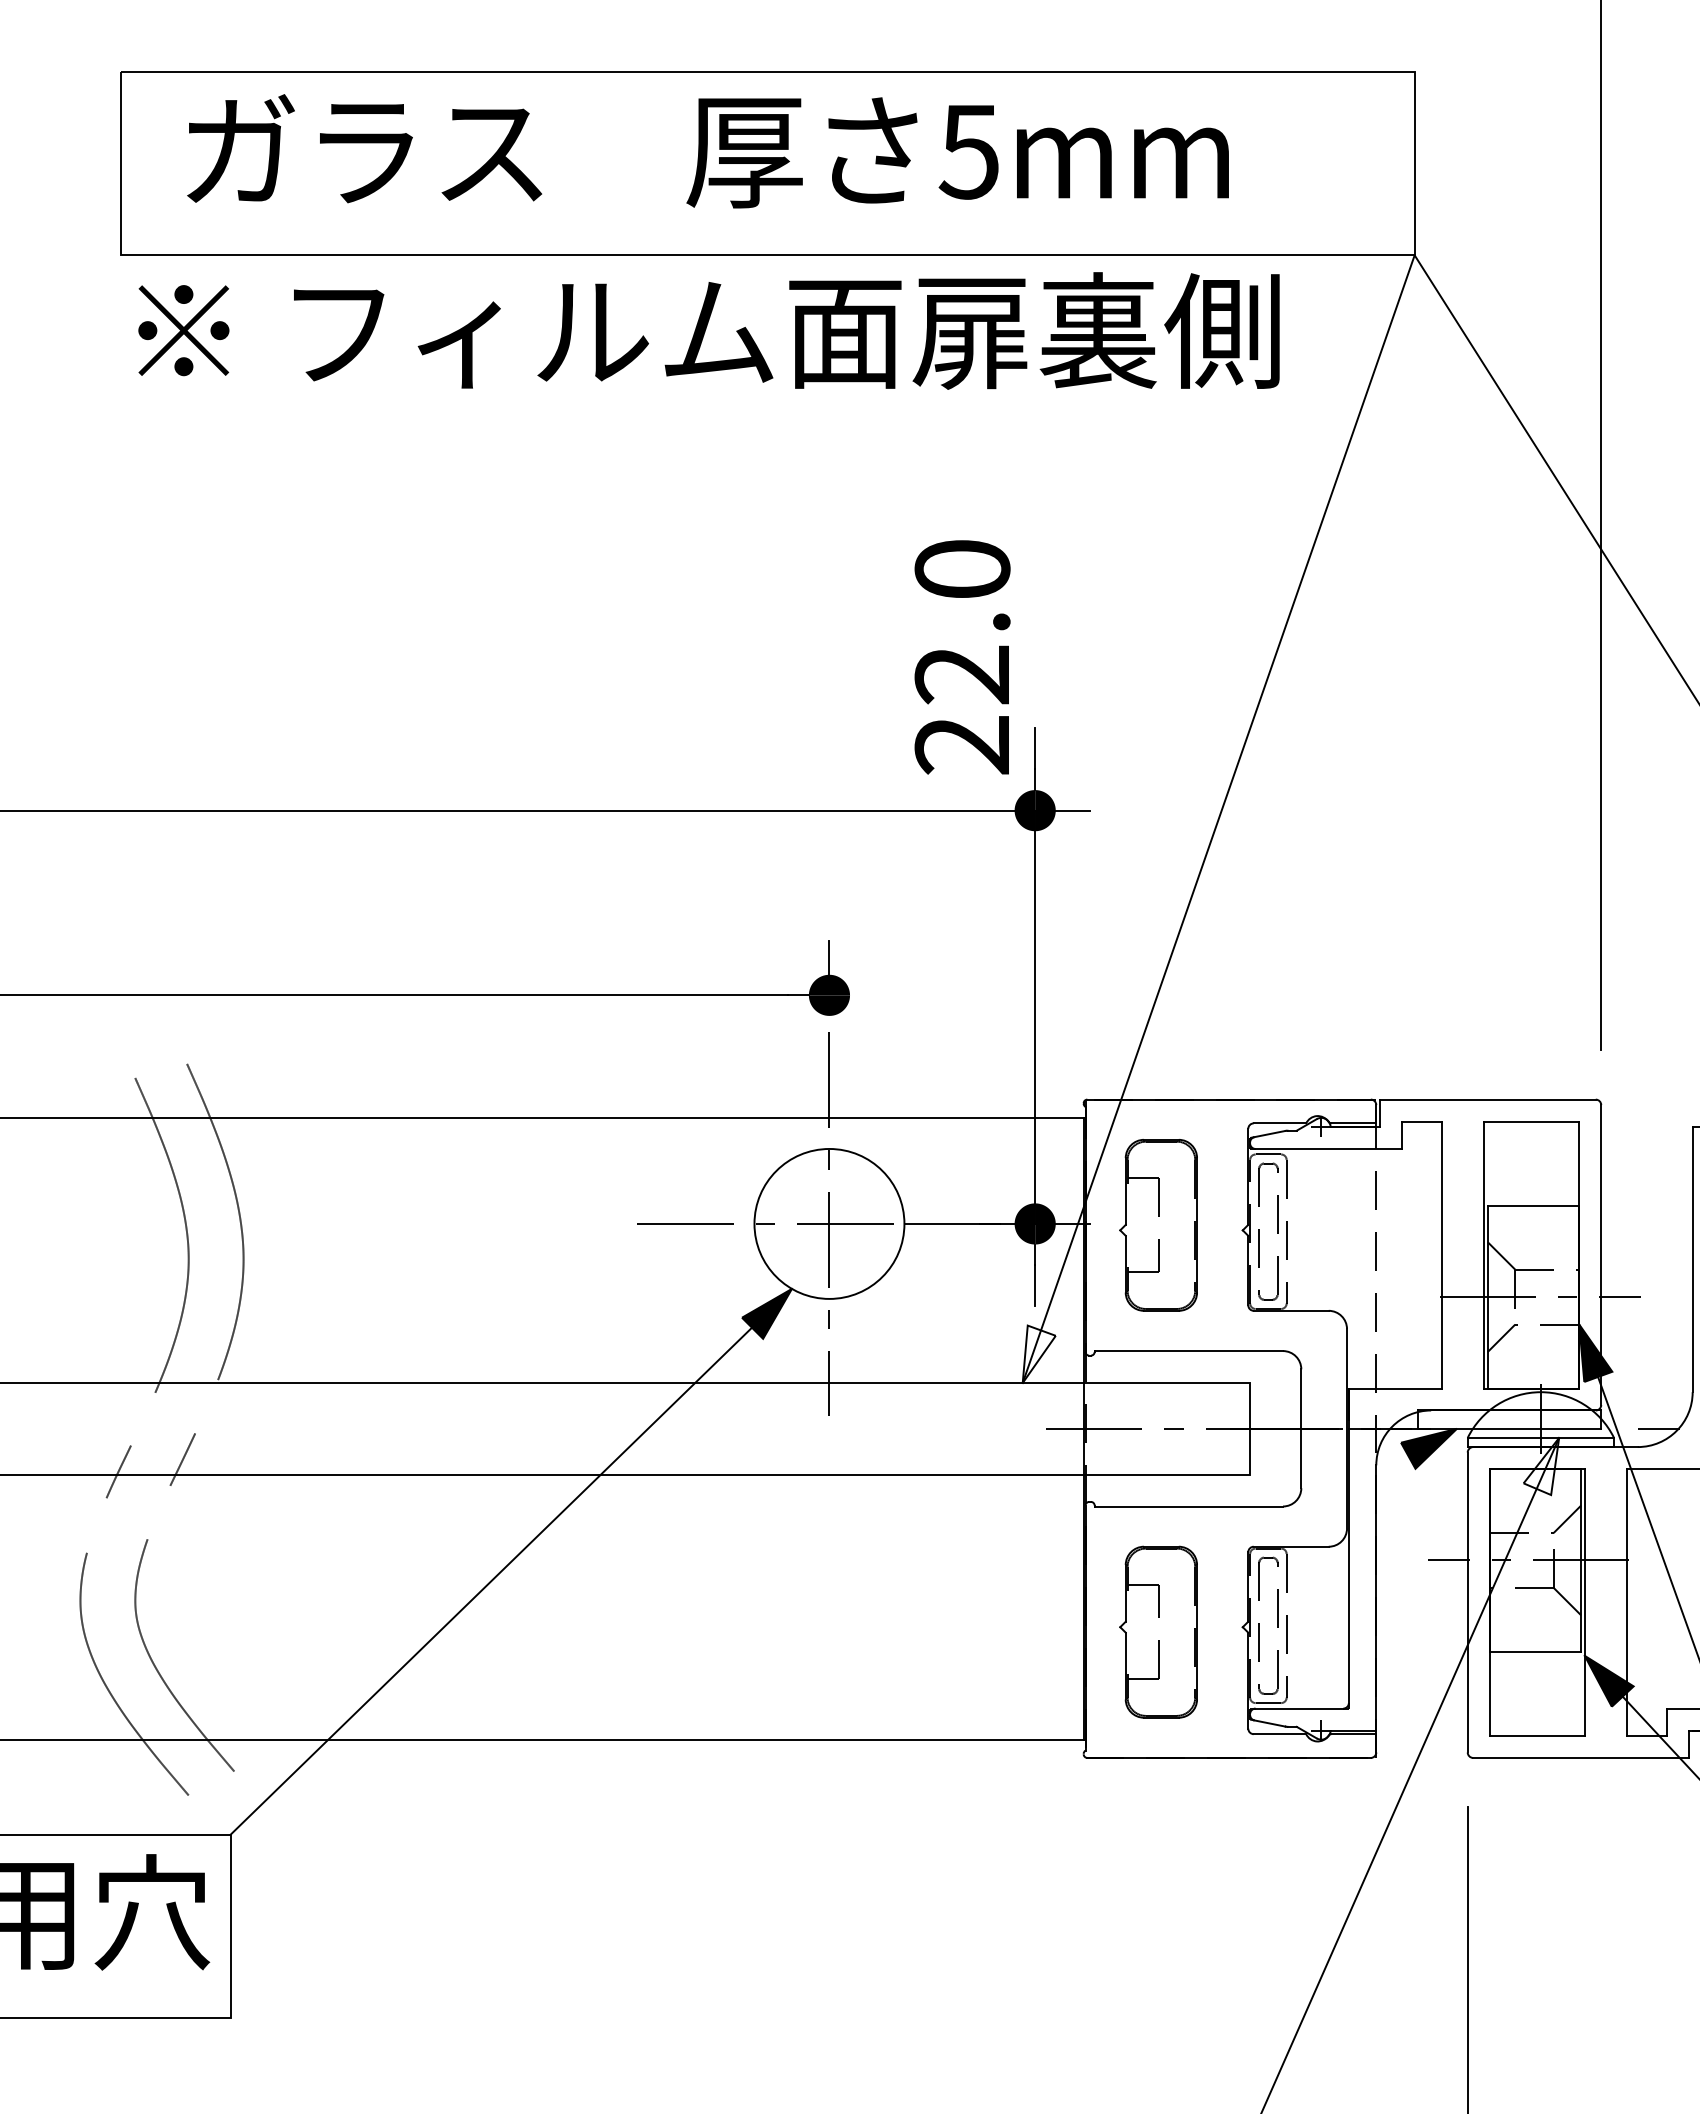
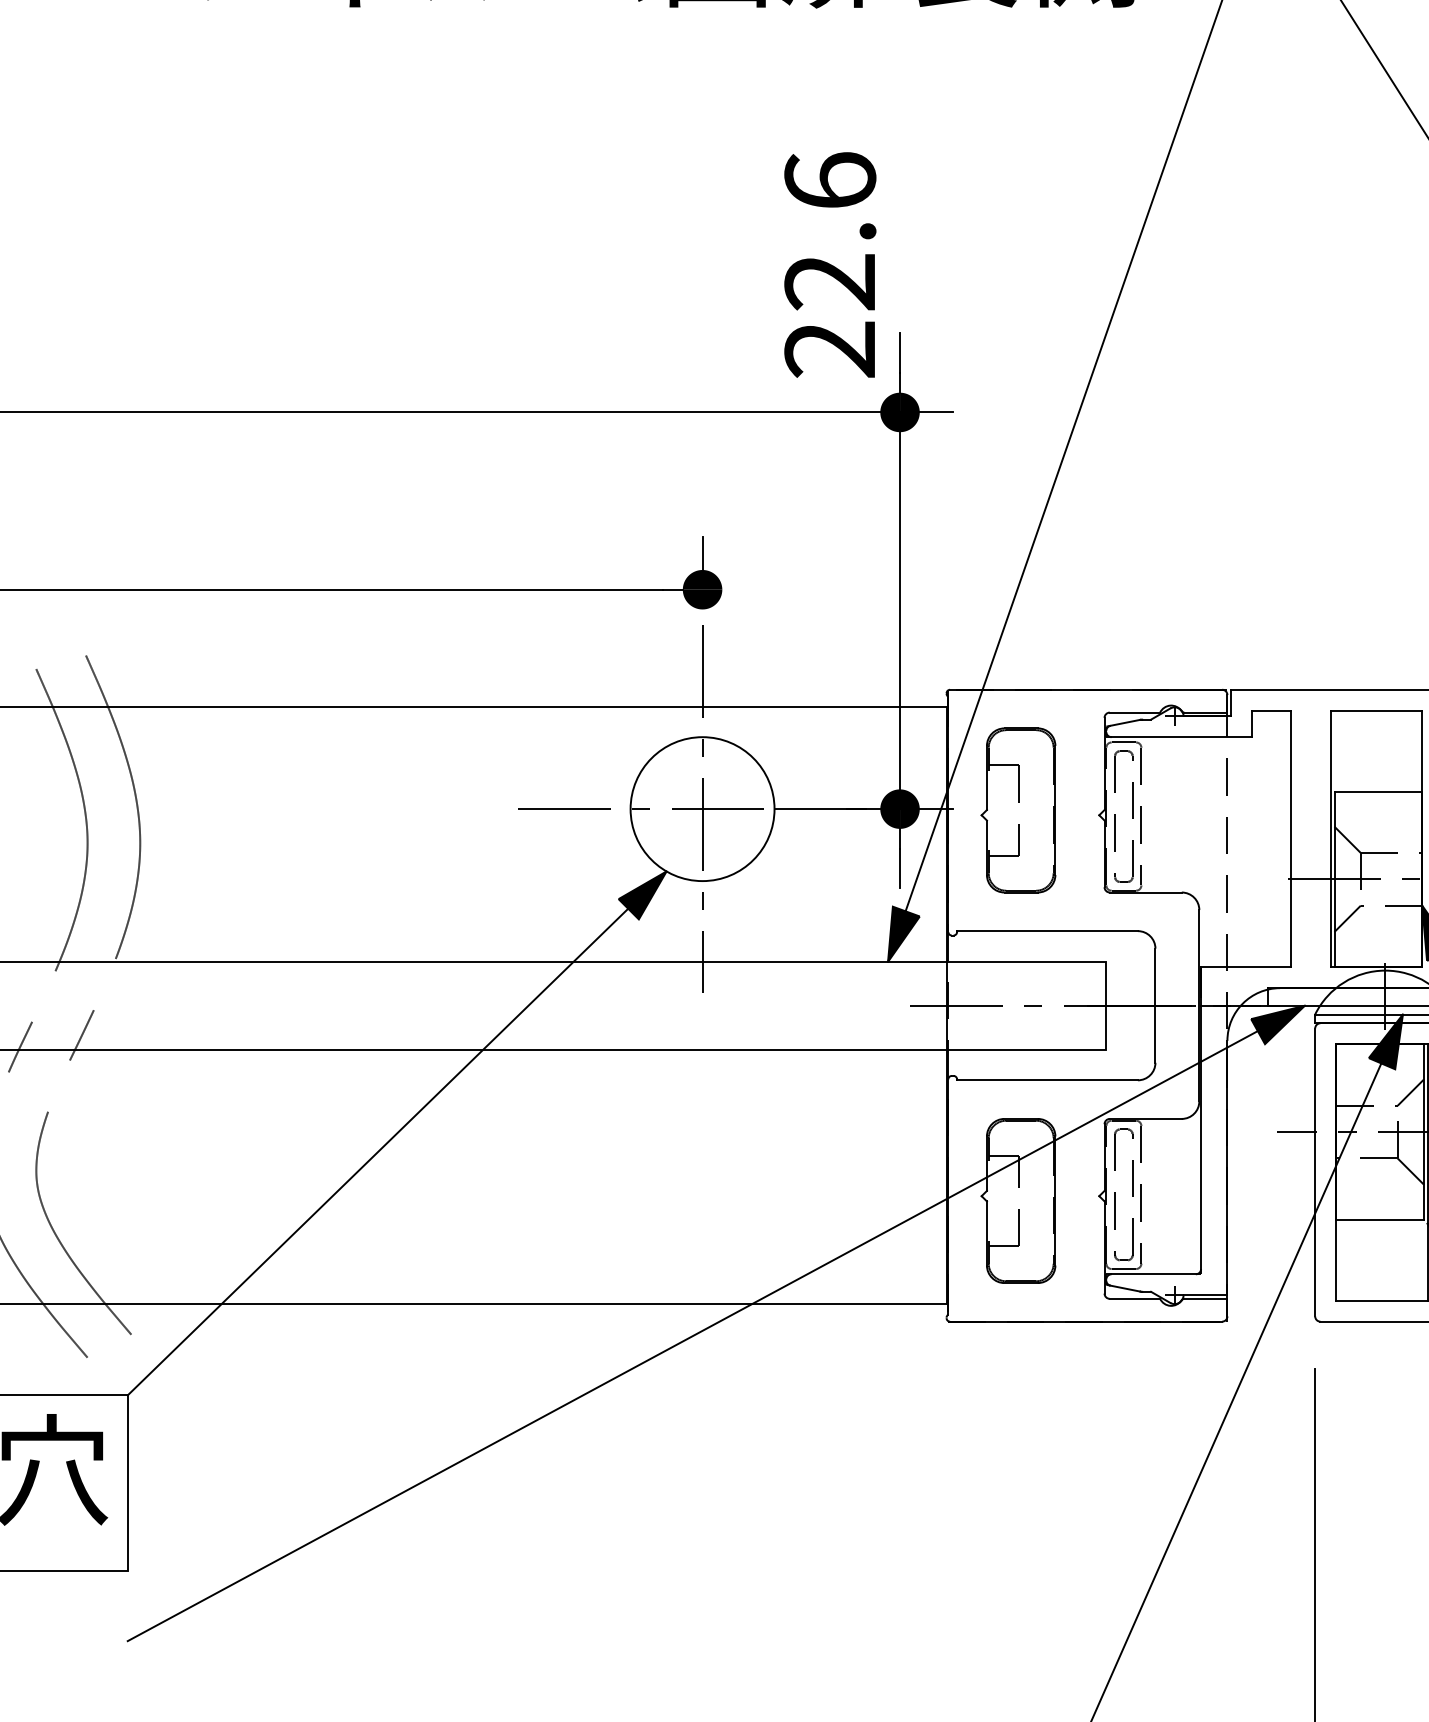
text: (962, 568) -> (830, 180), 22.0 -> 22.6
fill: (1038, 1354) -> (903, 934), added
fill: (1541, 1466) -> (1385, 1041), added
line: (843, 1759) -> (716, 1323), added

